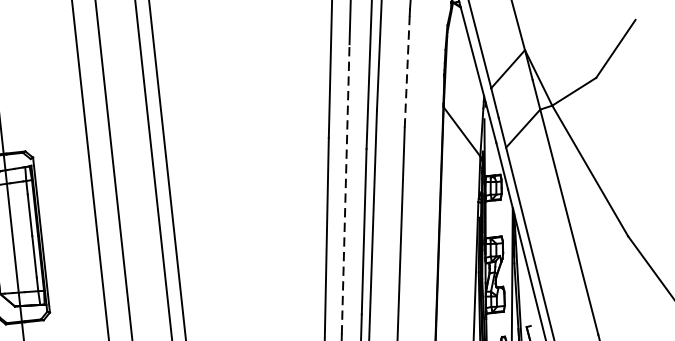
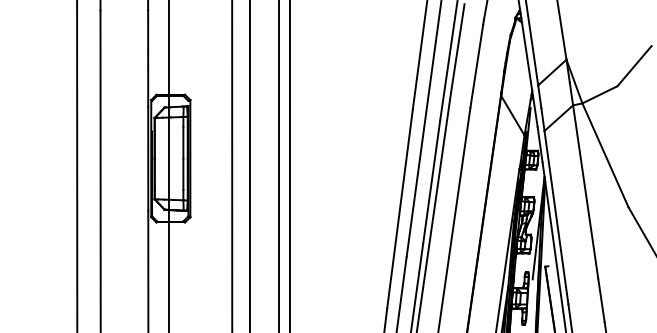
line: (406, 70) -> (476, 65), dashed -> solid
line: (345, 188) -> (421, 148), dashed -> solid

